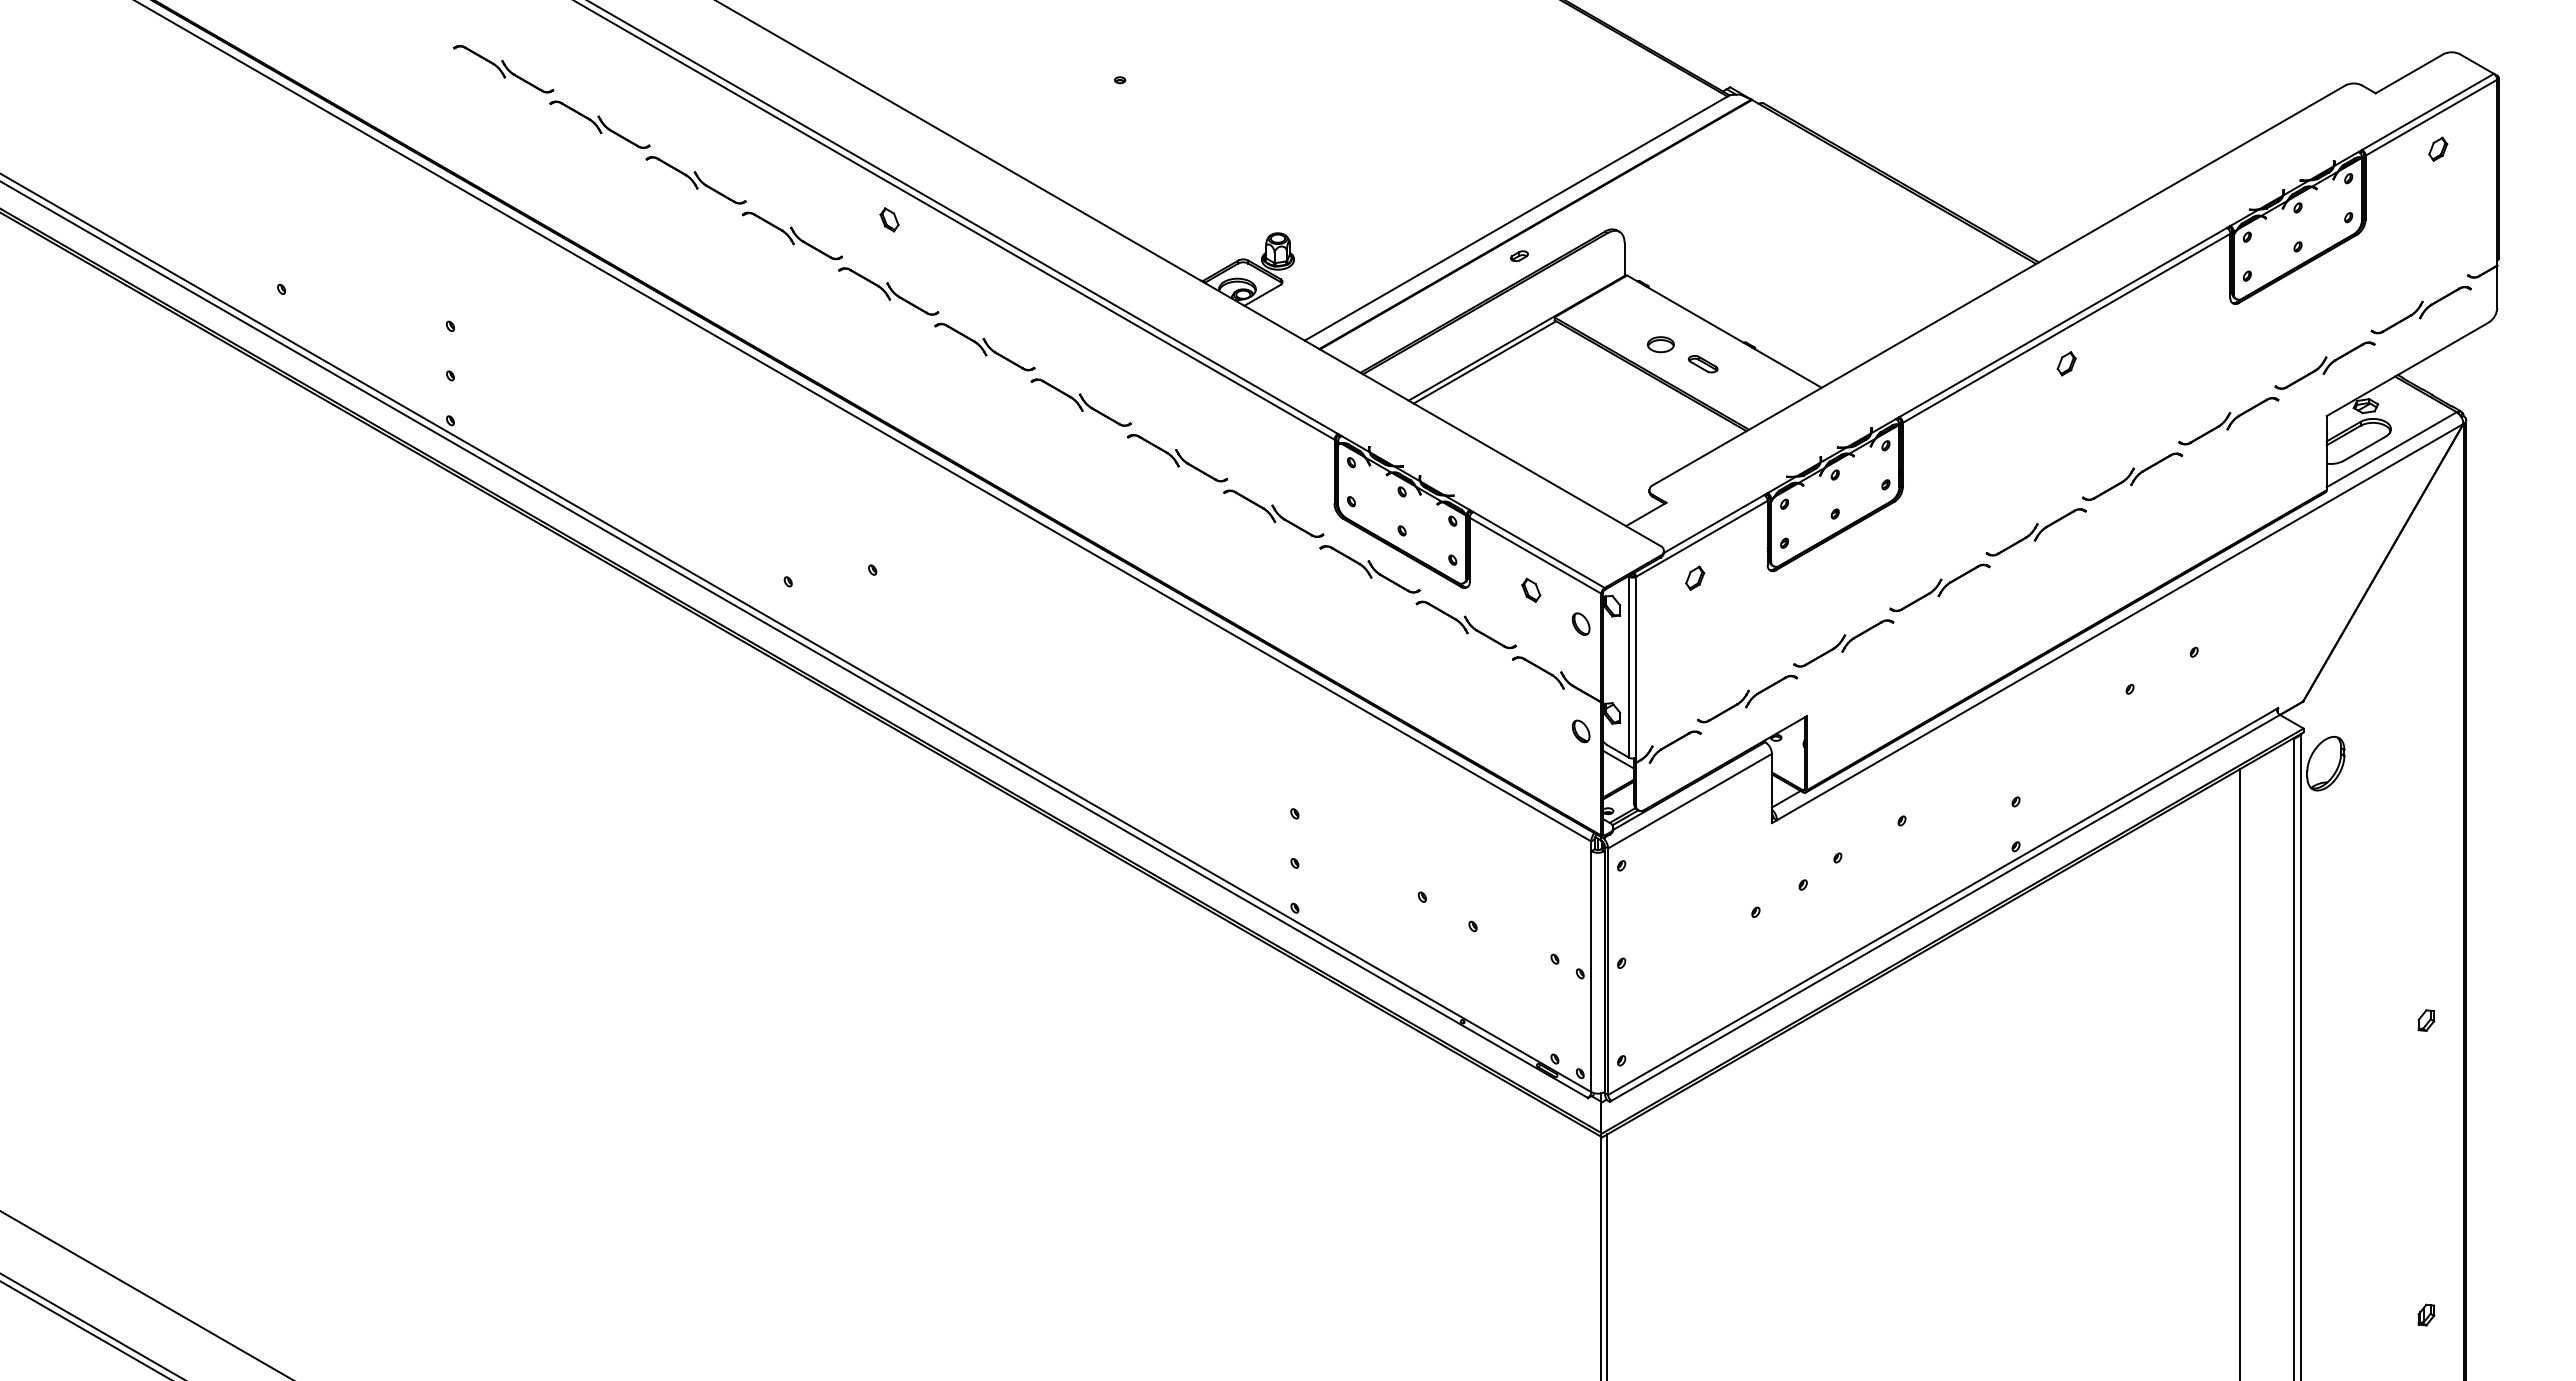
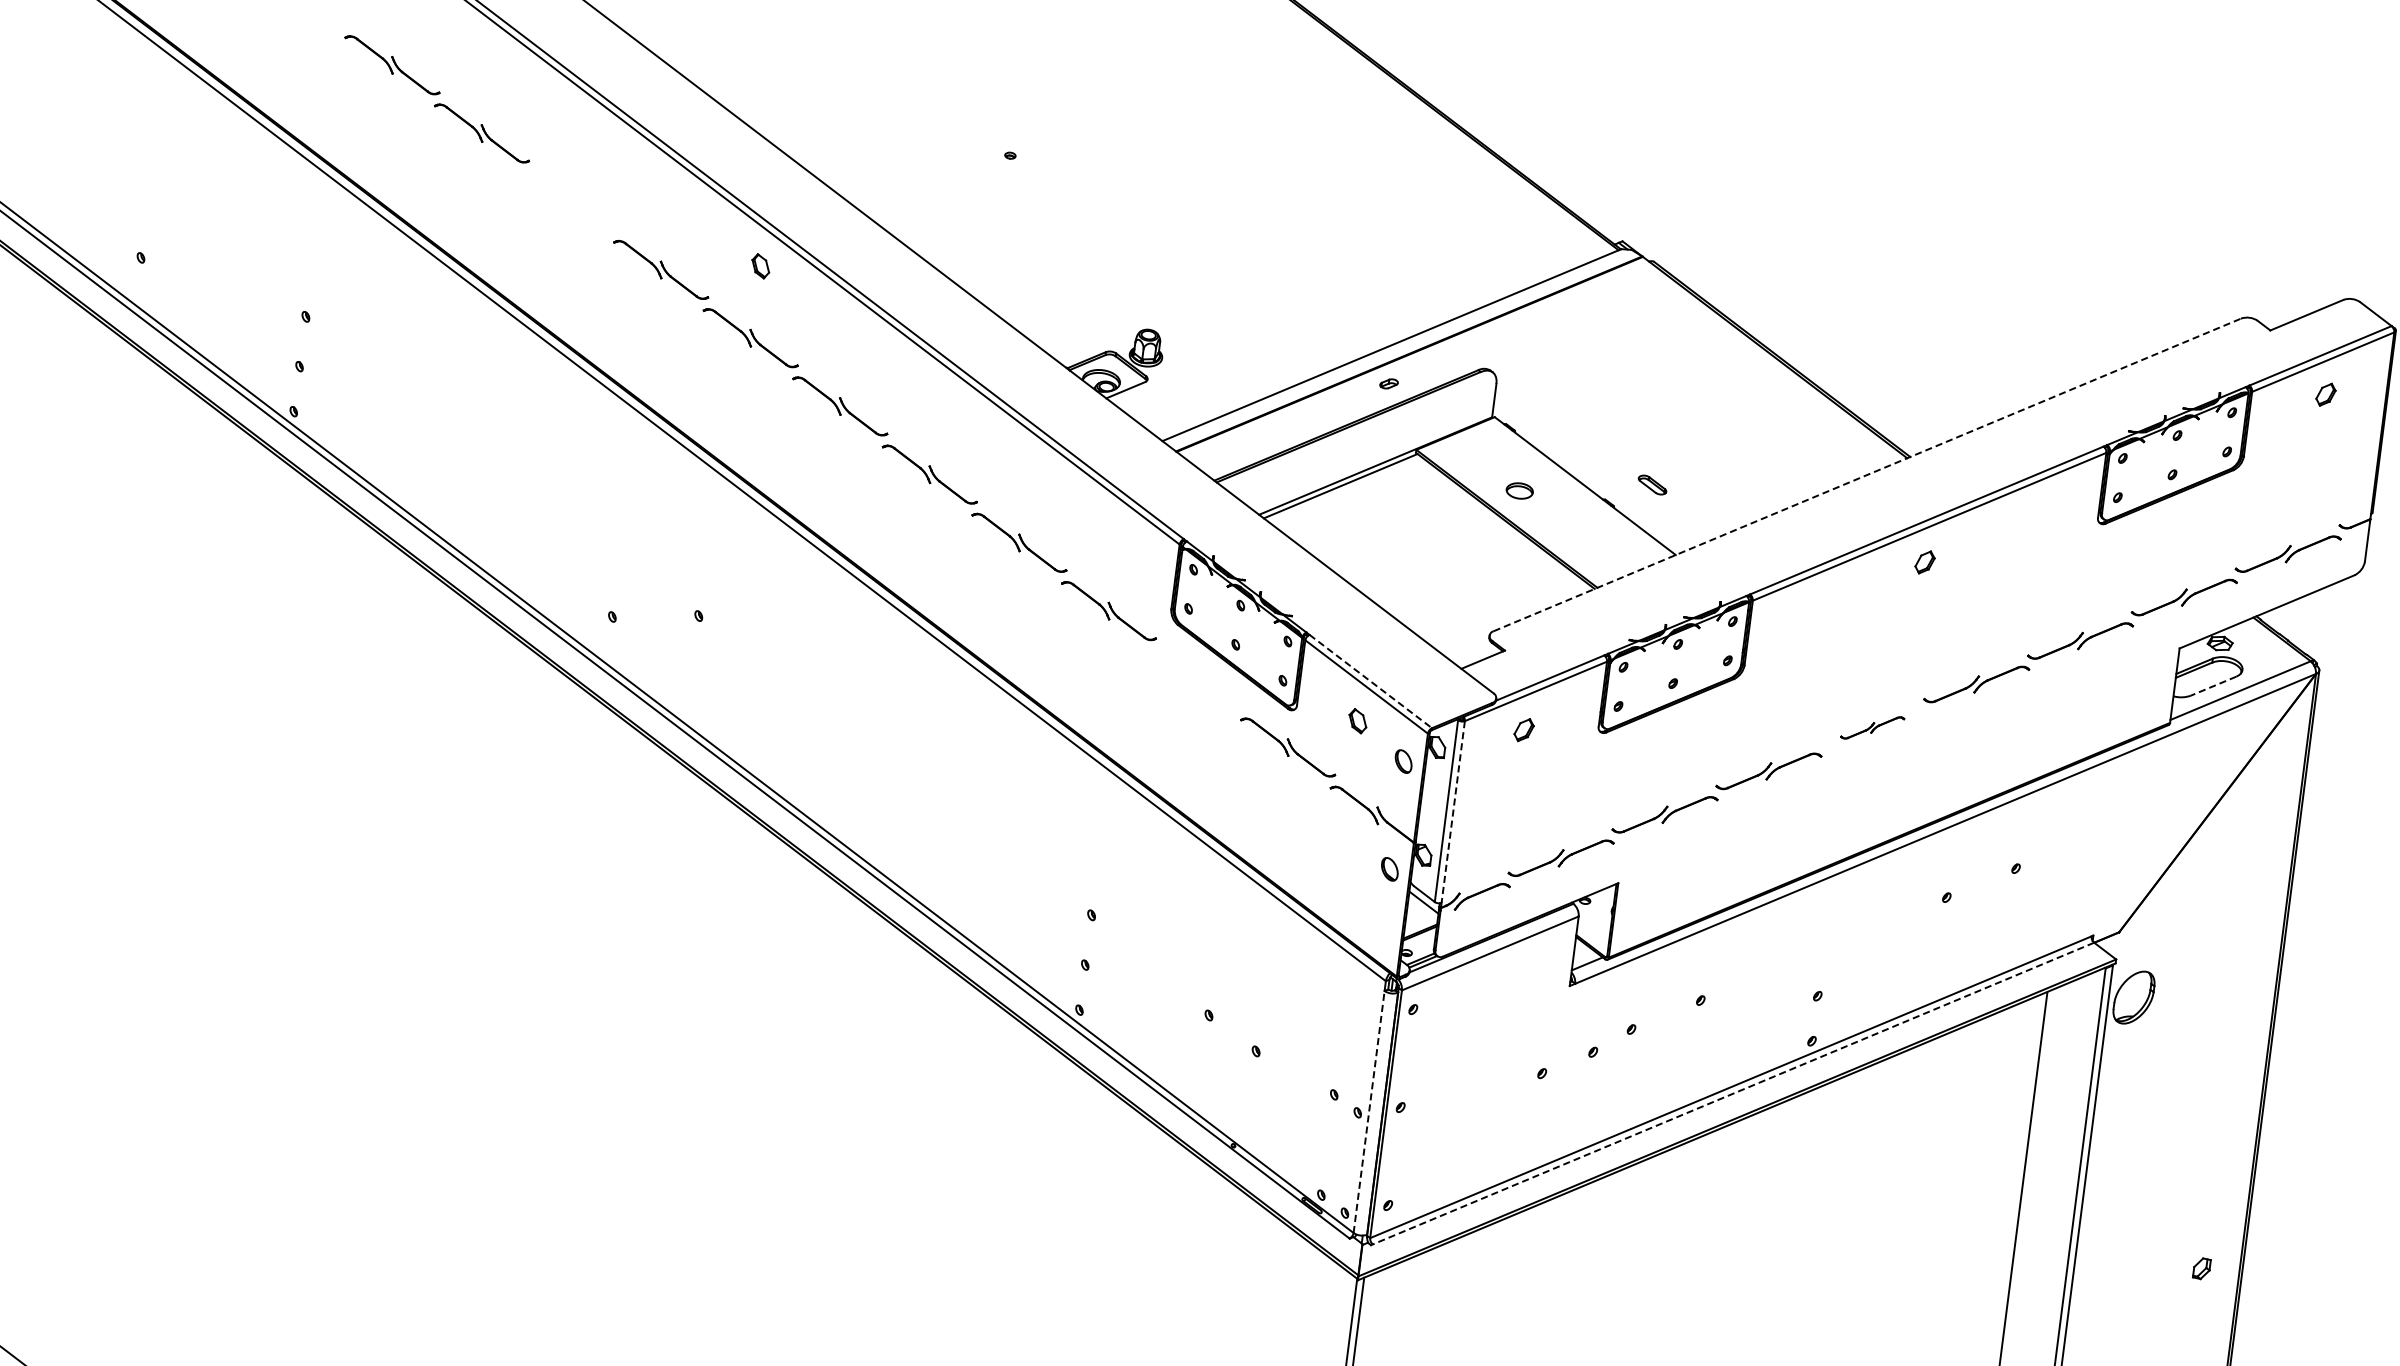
part: (695, 180) -> (570, 201), removed
line: (1999, 285) -> (1867, 475), solid -> dashed
part: (1702, 364) -> (1651, 485), moved
line: (2364, 449) -> (2213, 686), solid -> dashed
part: (2035, 532) -> (1871, 727), size x0.6
line: (1539, 550) -> (1371, 682), solid -> dashed
part: (1369, 569) -> (1198, 679), removed
line: (1636, 667) -> (1453, 812), solid -> dashed
line: (1945, 907) -> (1733, 1093), solid -> dashed
line: (1591, 971) -> (1369, 1111), solid -> dashed

